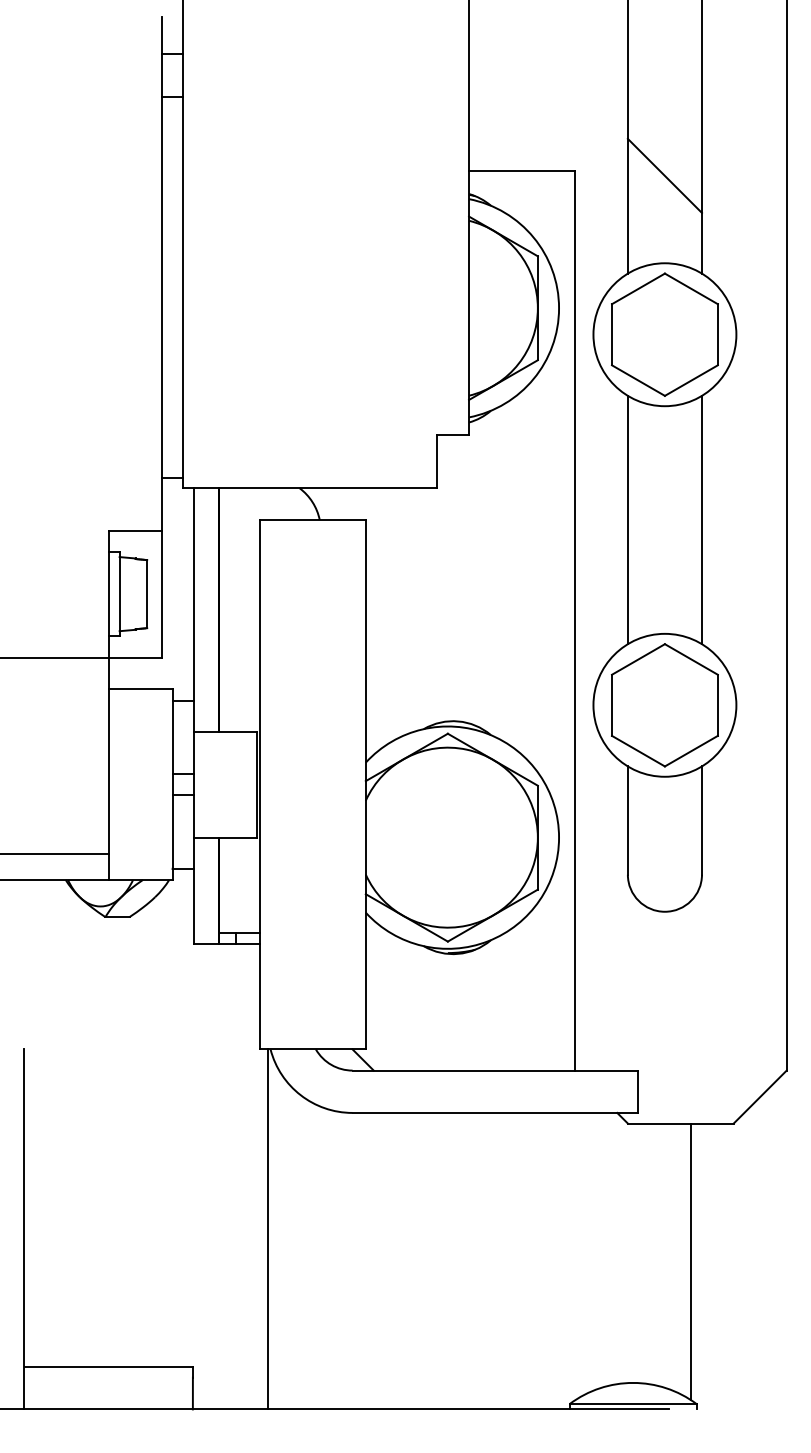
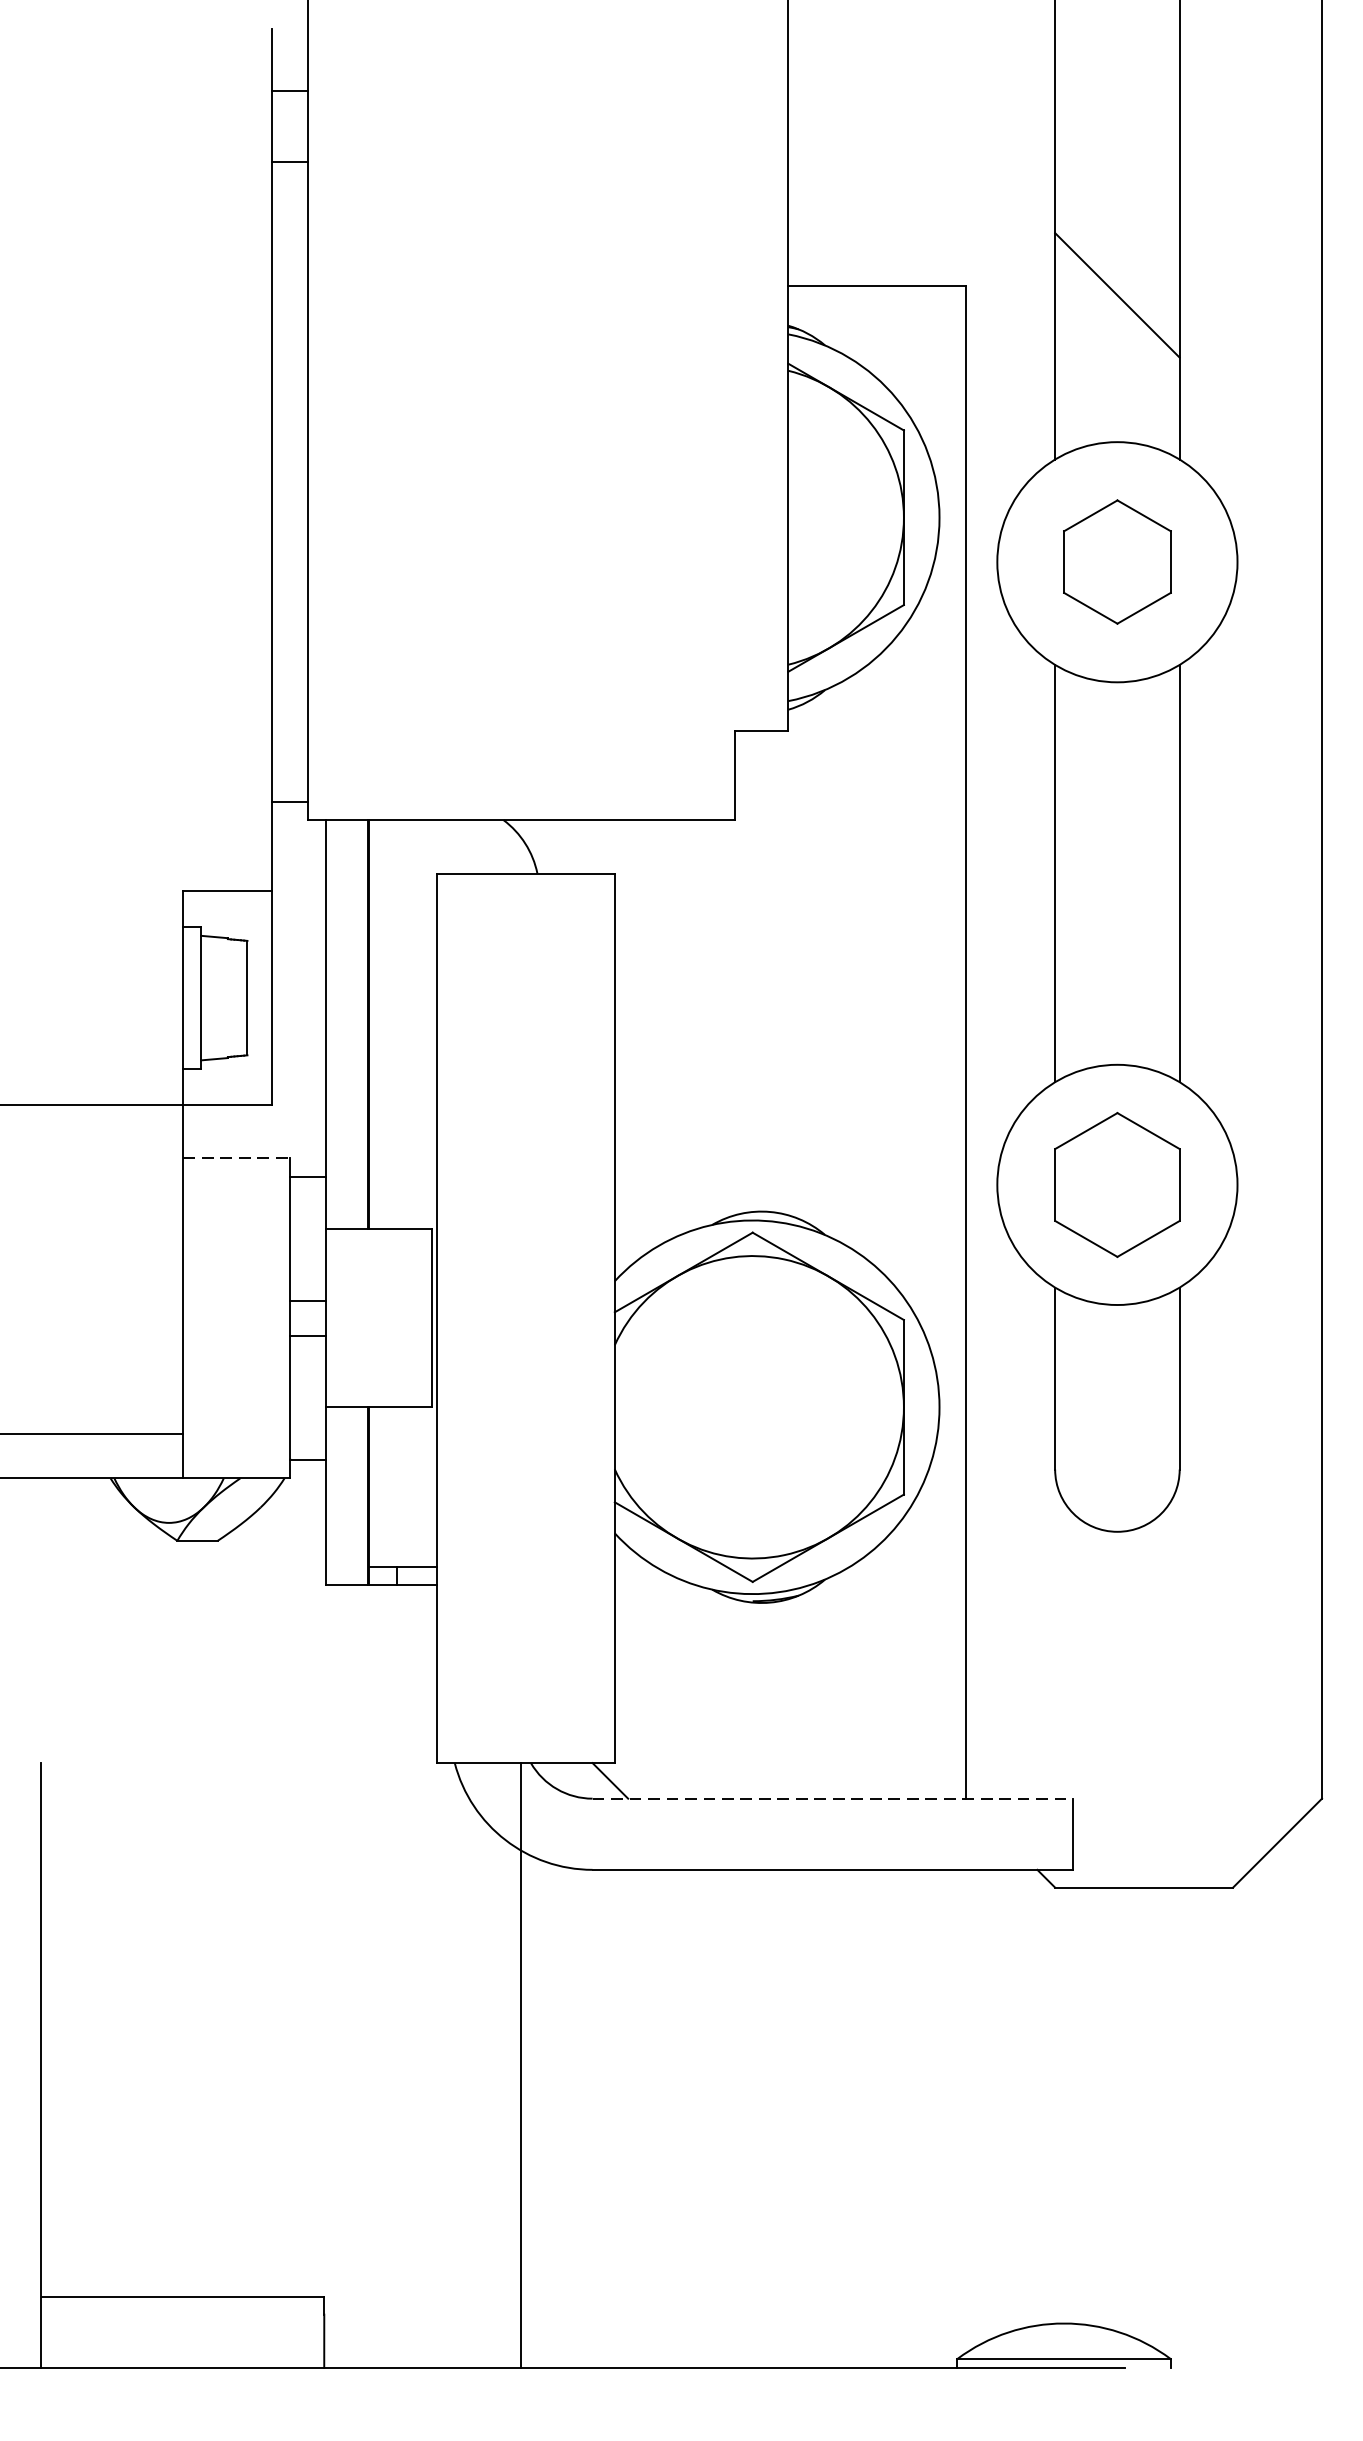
part: (664, 334) -> (1116, 561), size x0.6
line: (140, 689) -> (236, 1158), solid -> dashed
part: (664, 705) -> (1116, 1185), size x0.7
line: (495, 1070) -> (832, 1798), solid -> dashed
line: (267, 1229) -> (520, 2065), moved
line: (691, 1261) -> (1162, 2119), removed

